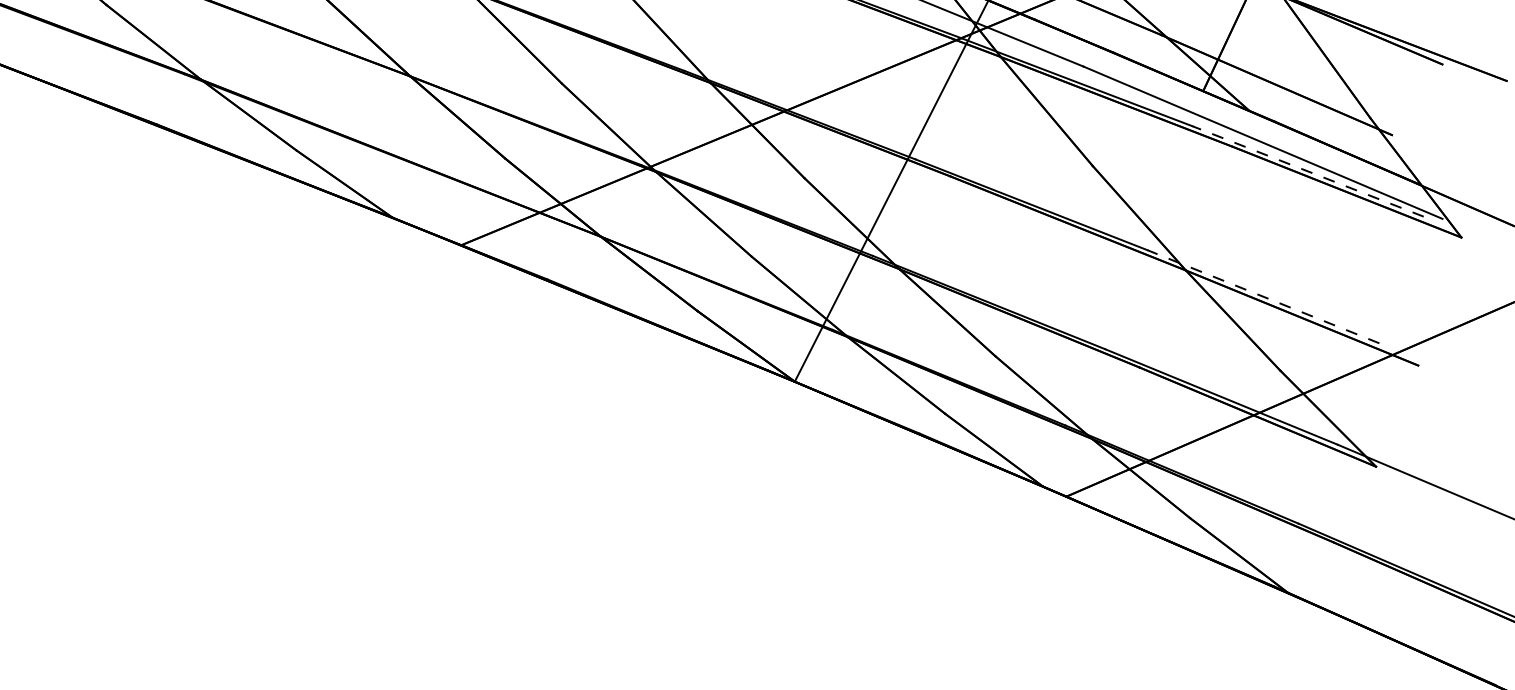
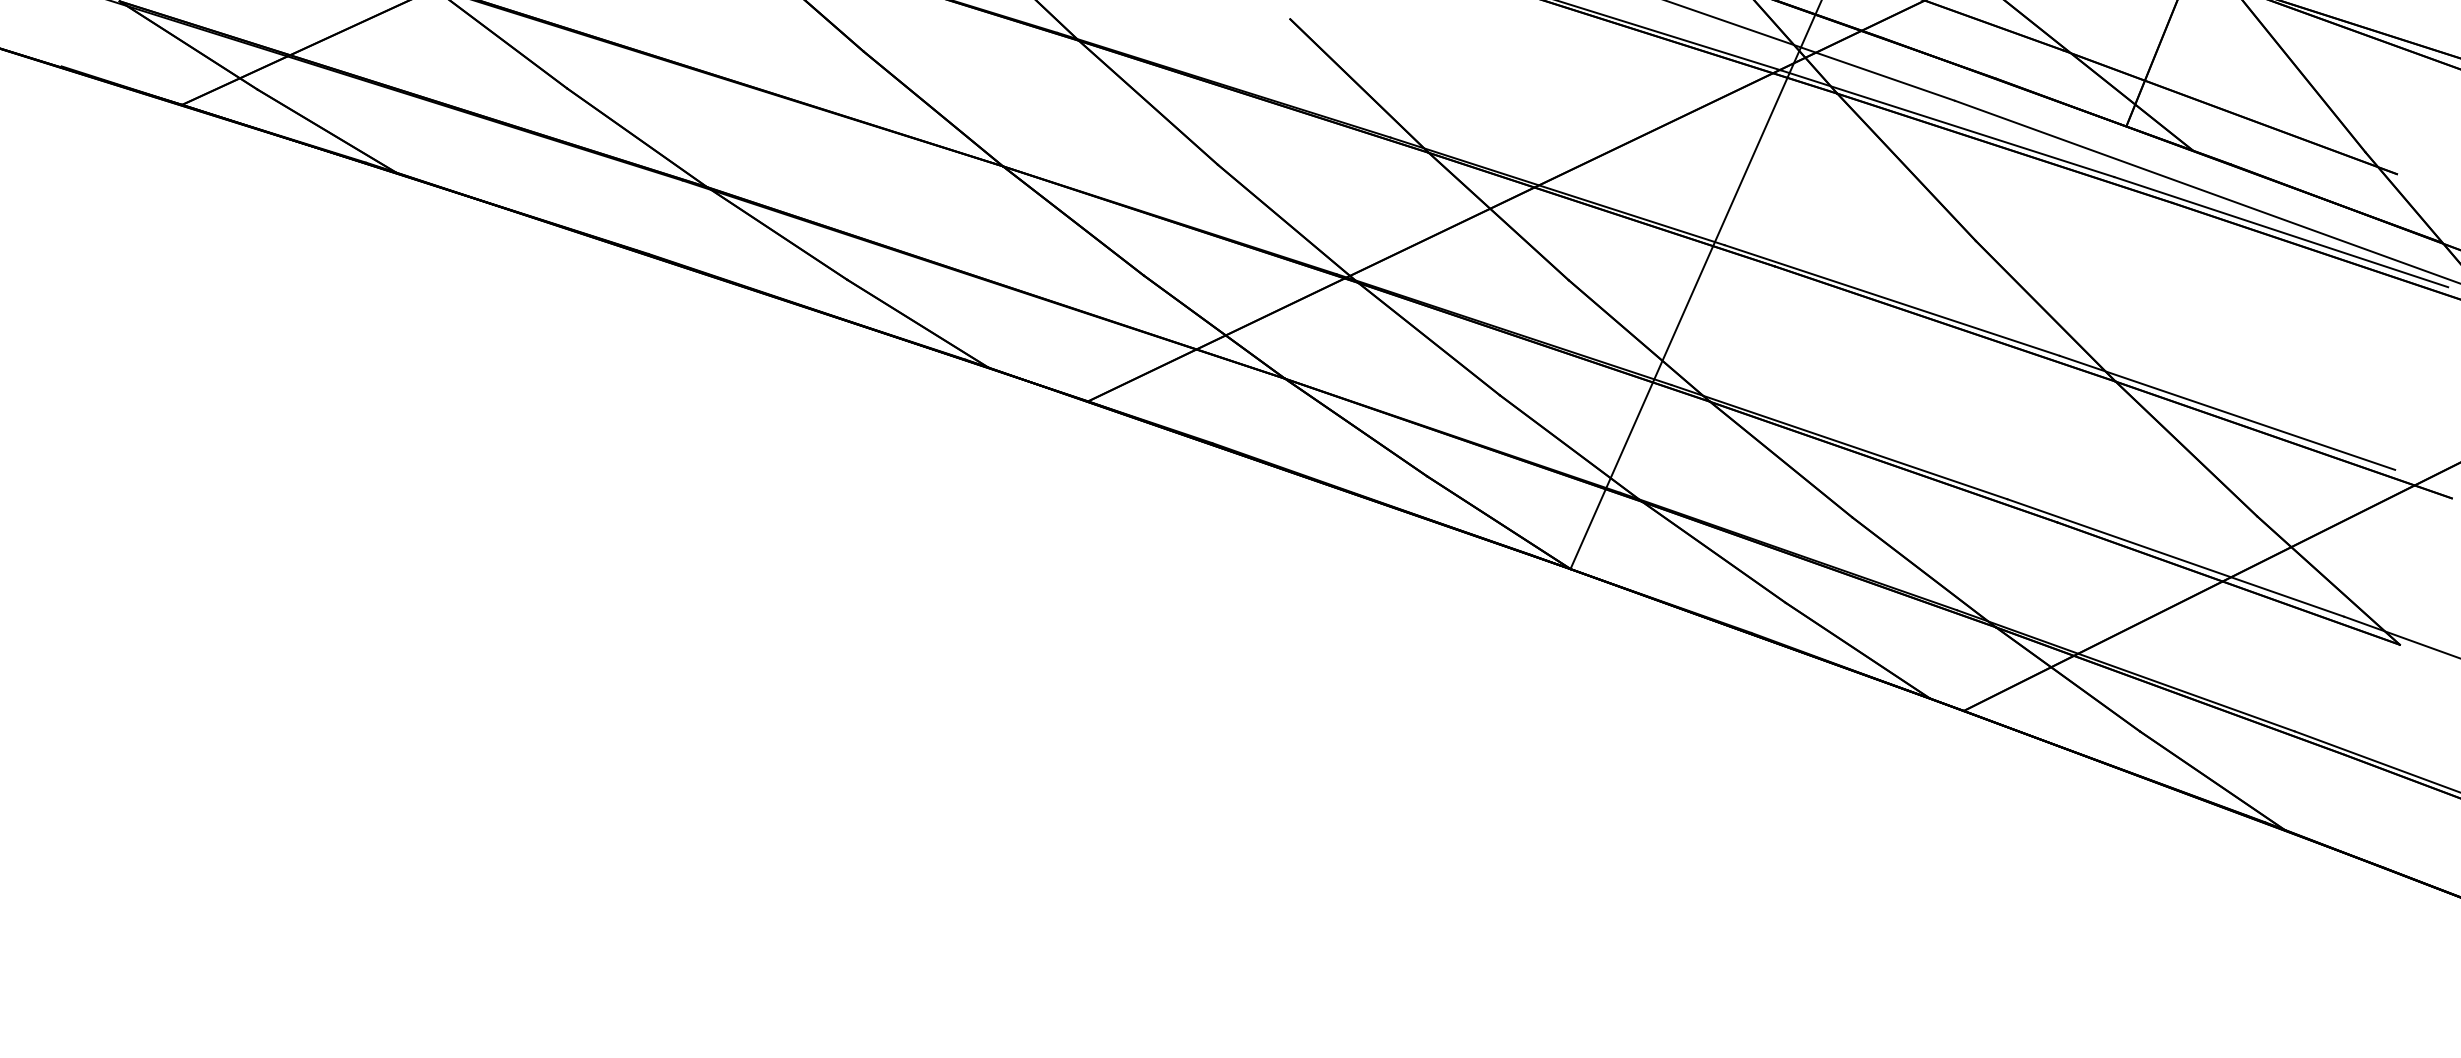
line: (1308, 171) -> (2281, 232), dashed -> solid
line: (1262, 296) -> (2226, 412), dashed -> solid

